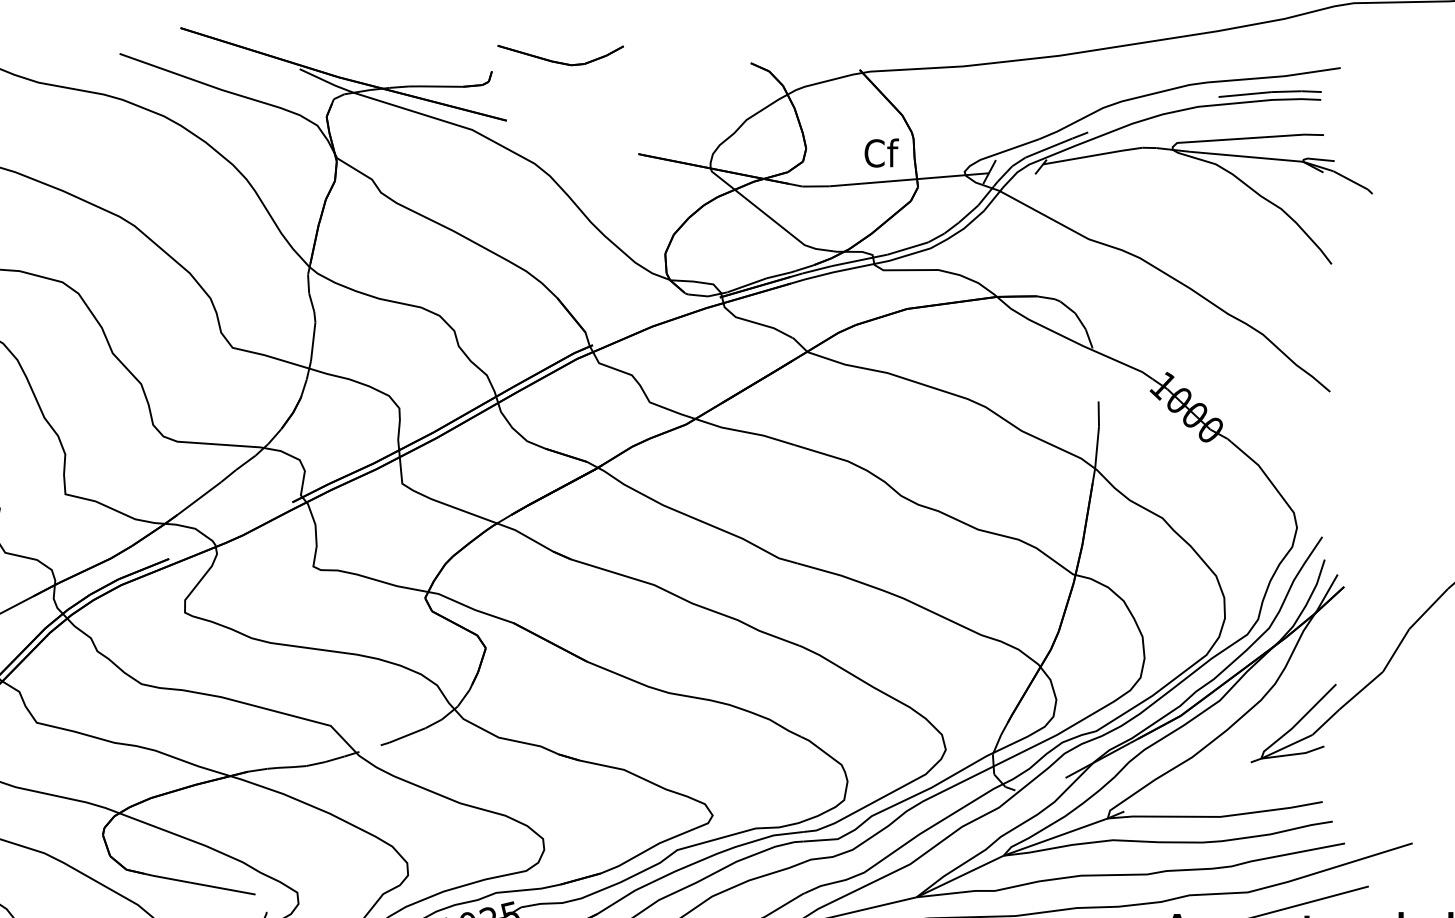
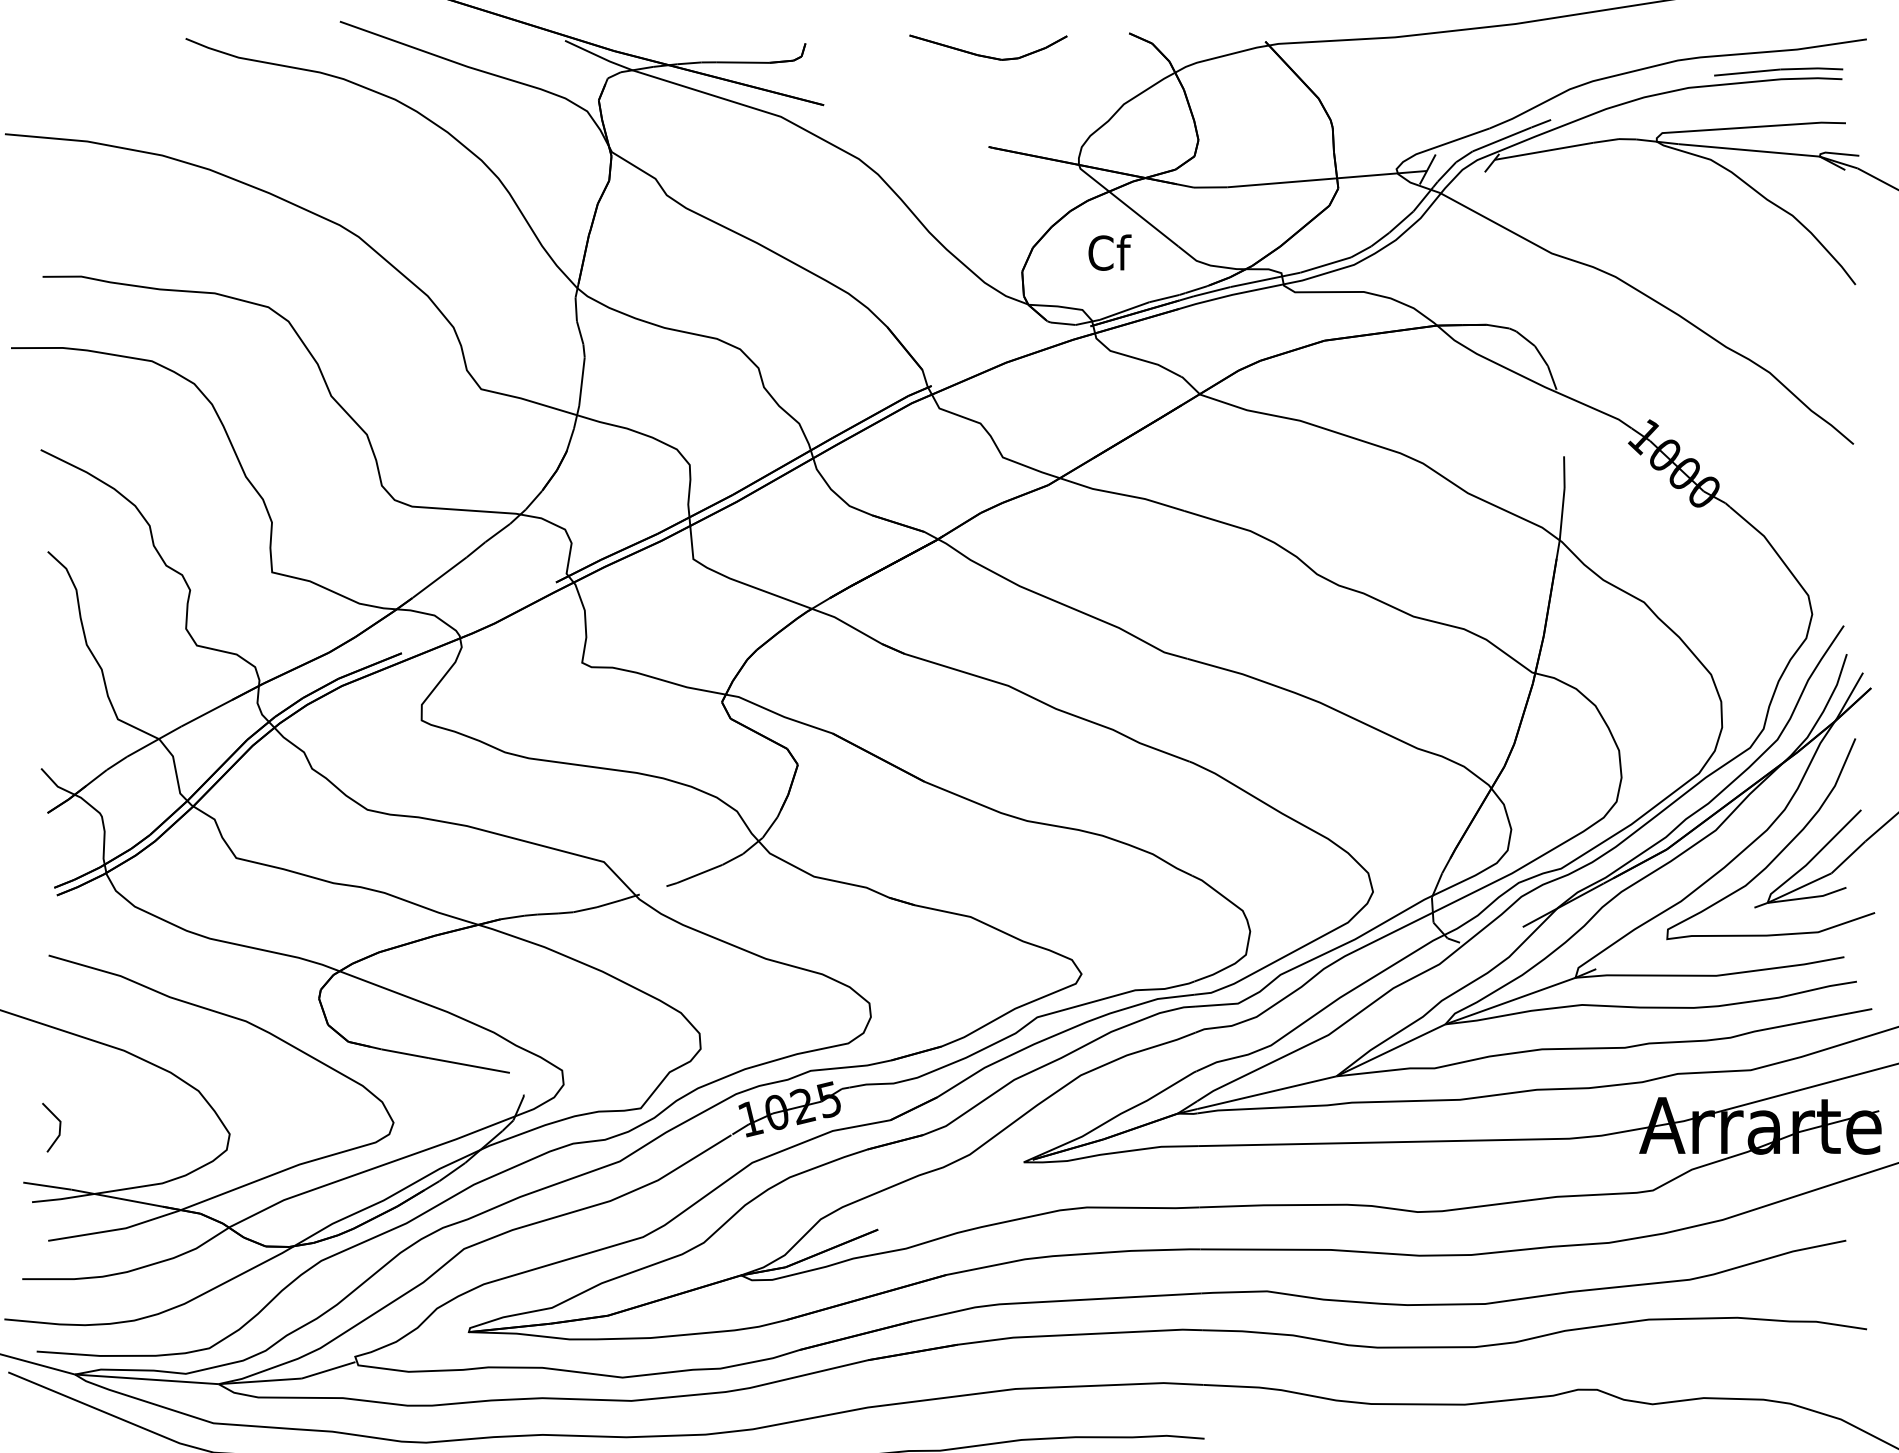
part: (558, 61) -> (985, 55), moved
text: (881, 152) -> (1109, 252), moved
curve: (1272, 716) -> (1781, 850), added

